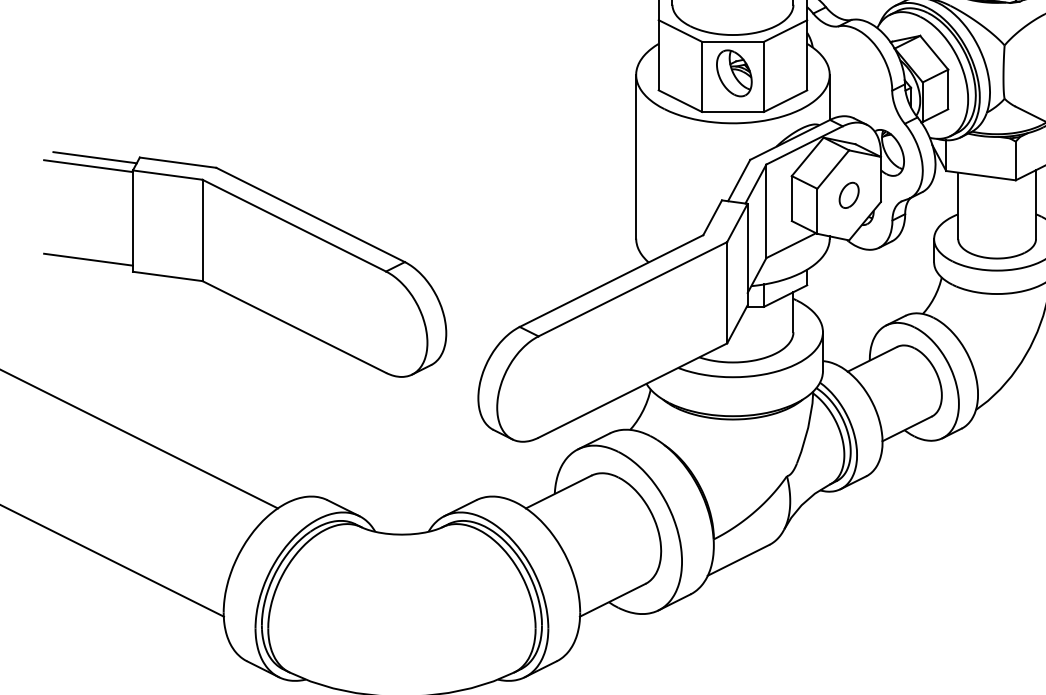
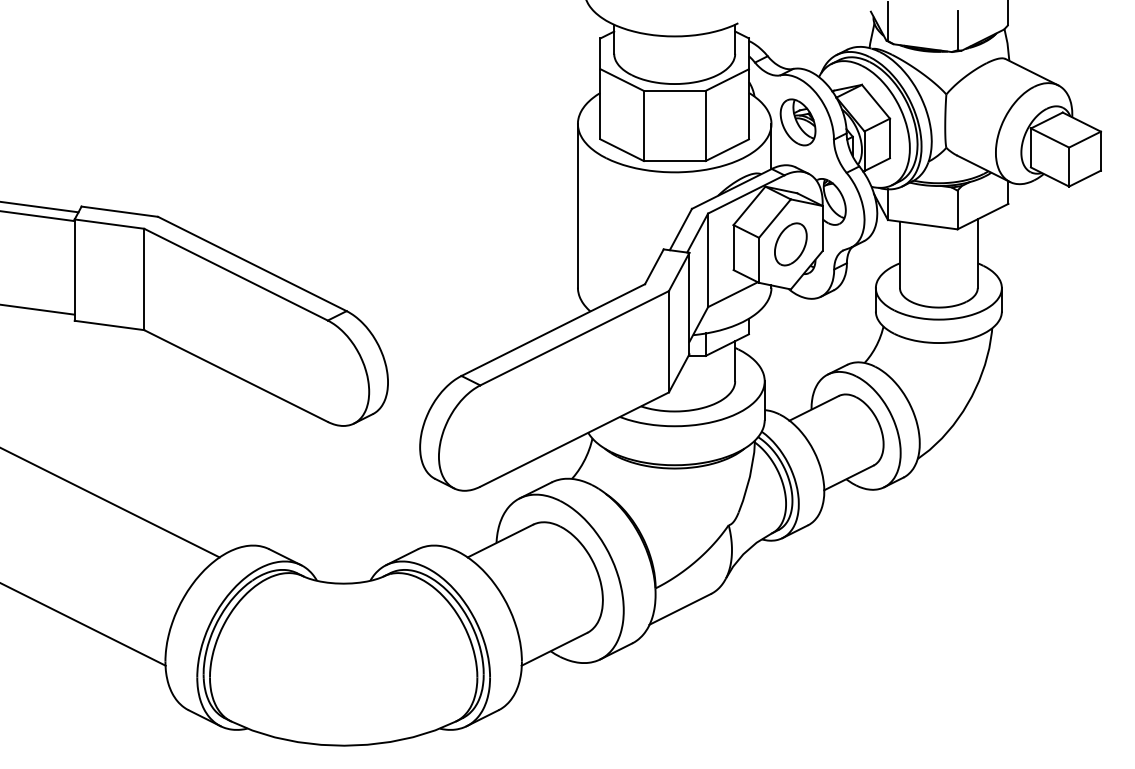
part: (733, 73) -> (797, 122), moved
part: (848, 195) -> (790, 244), size x1.67

